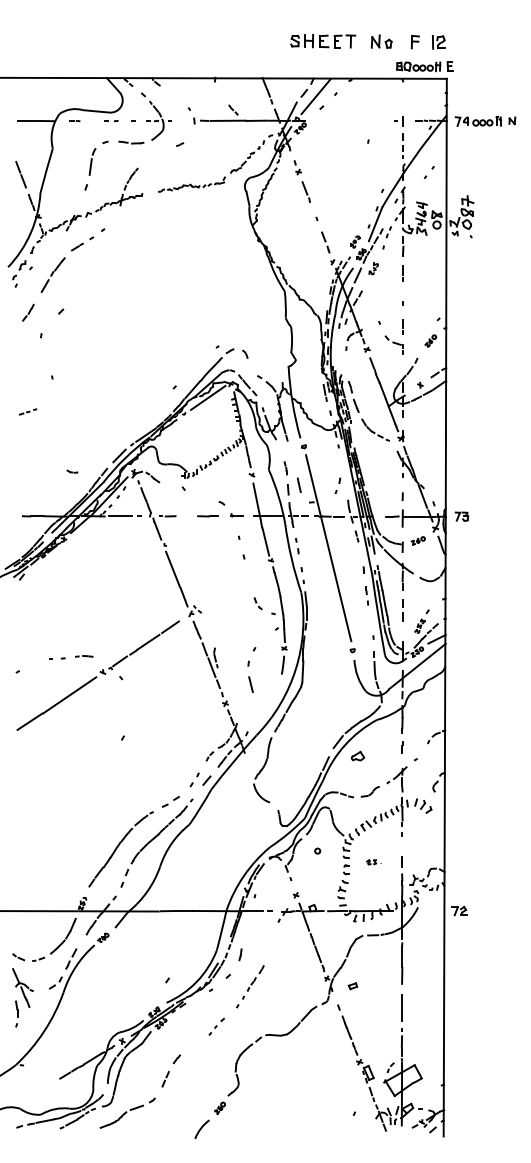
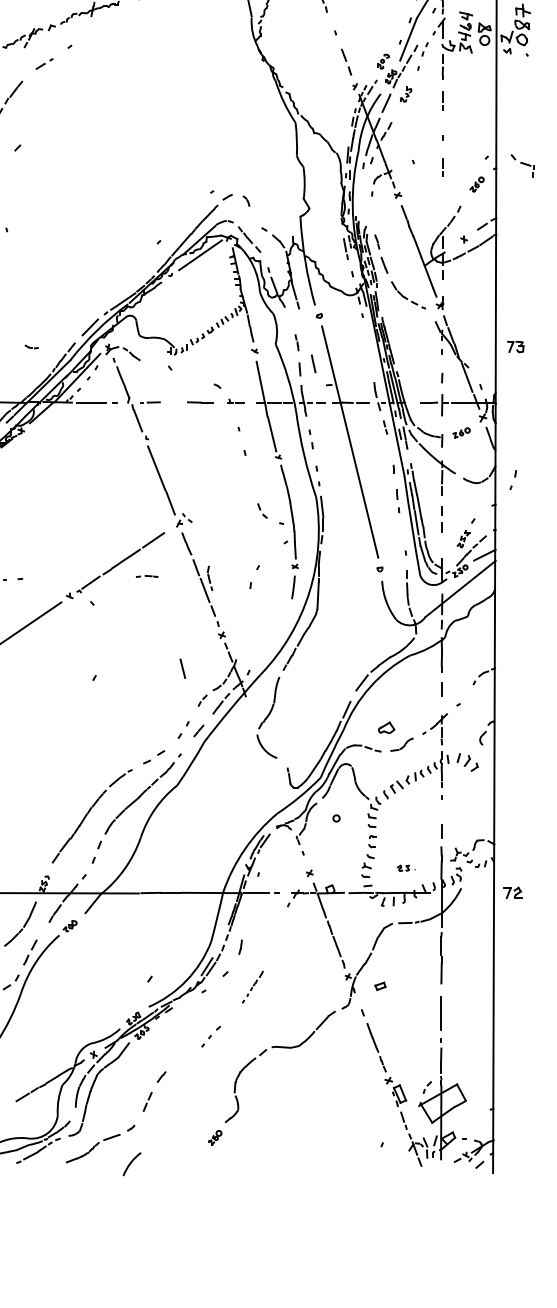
part: (82, 243) -> (44, 63), size x0.6
part: (393, 344) -> (521, 165), moved
part: (337, 485) -> (512, 479), moved
part: (461, 516) -> (515, 346), moved
line: (84, 656) -> (147, 576), moved
line: (250, 684) -> (182, 668), moved
part: (357, 755) -> (385, 726), moved
part: (373, 862) -> (405, 868), moved
part: (250, 986) -> (253, 986), size x0.6
arc: (201, 1128) -> (131, 1163), moved

